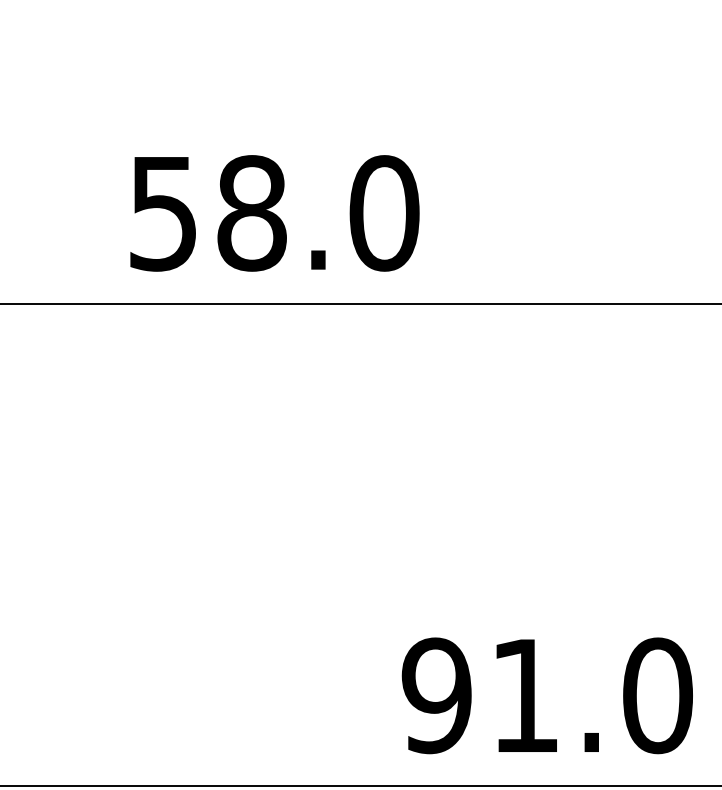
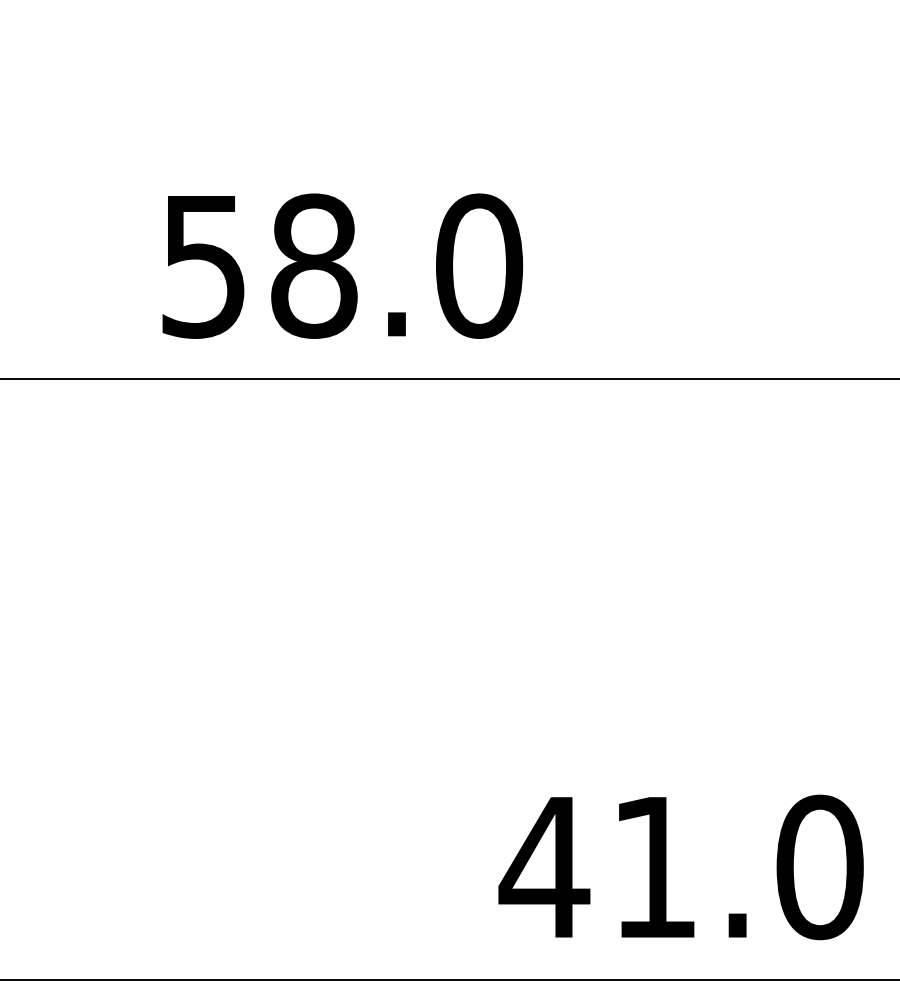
text: (436, 695) -> (544, 867), 91.0 -> 41.0

